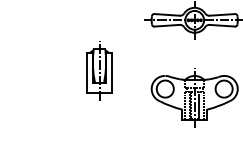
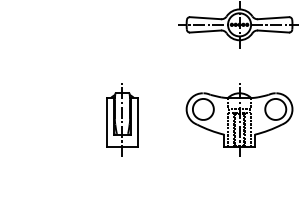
part: (99, 70) -> (122, 119), moved

